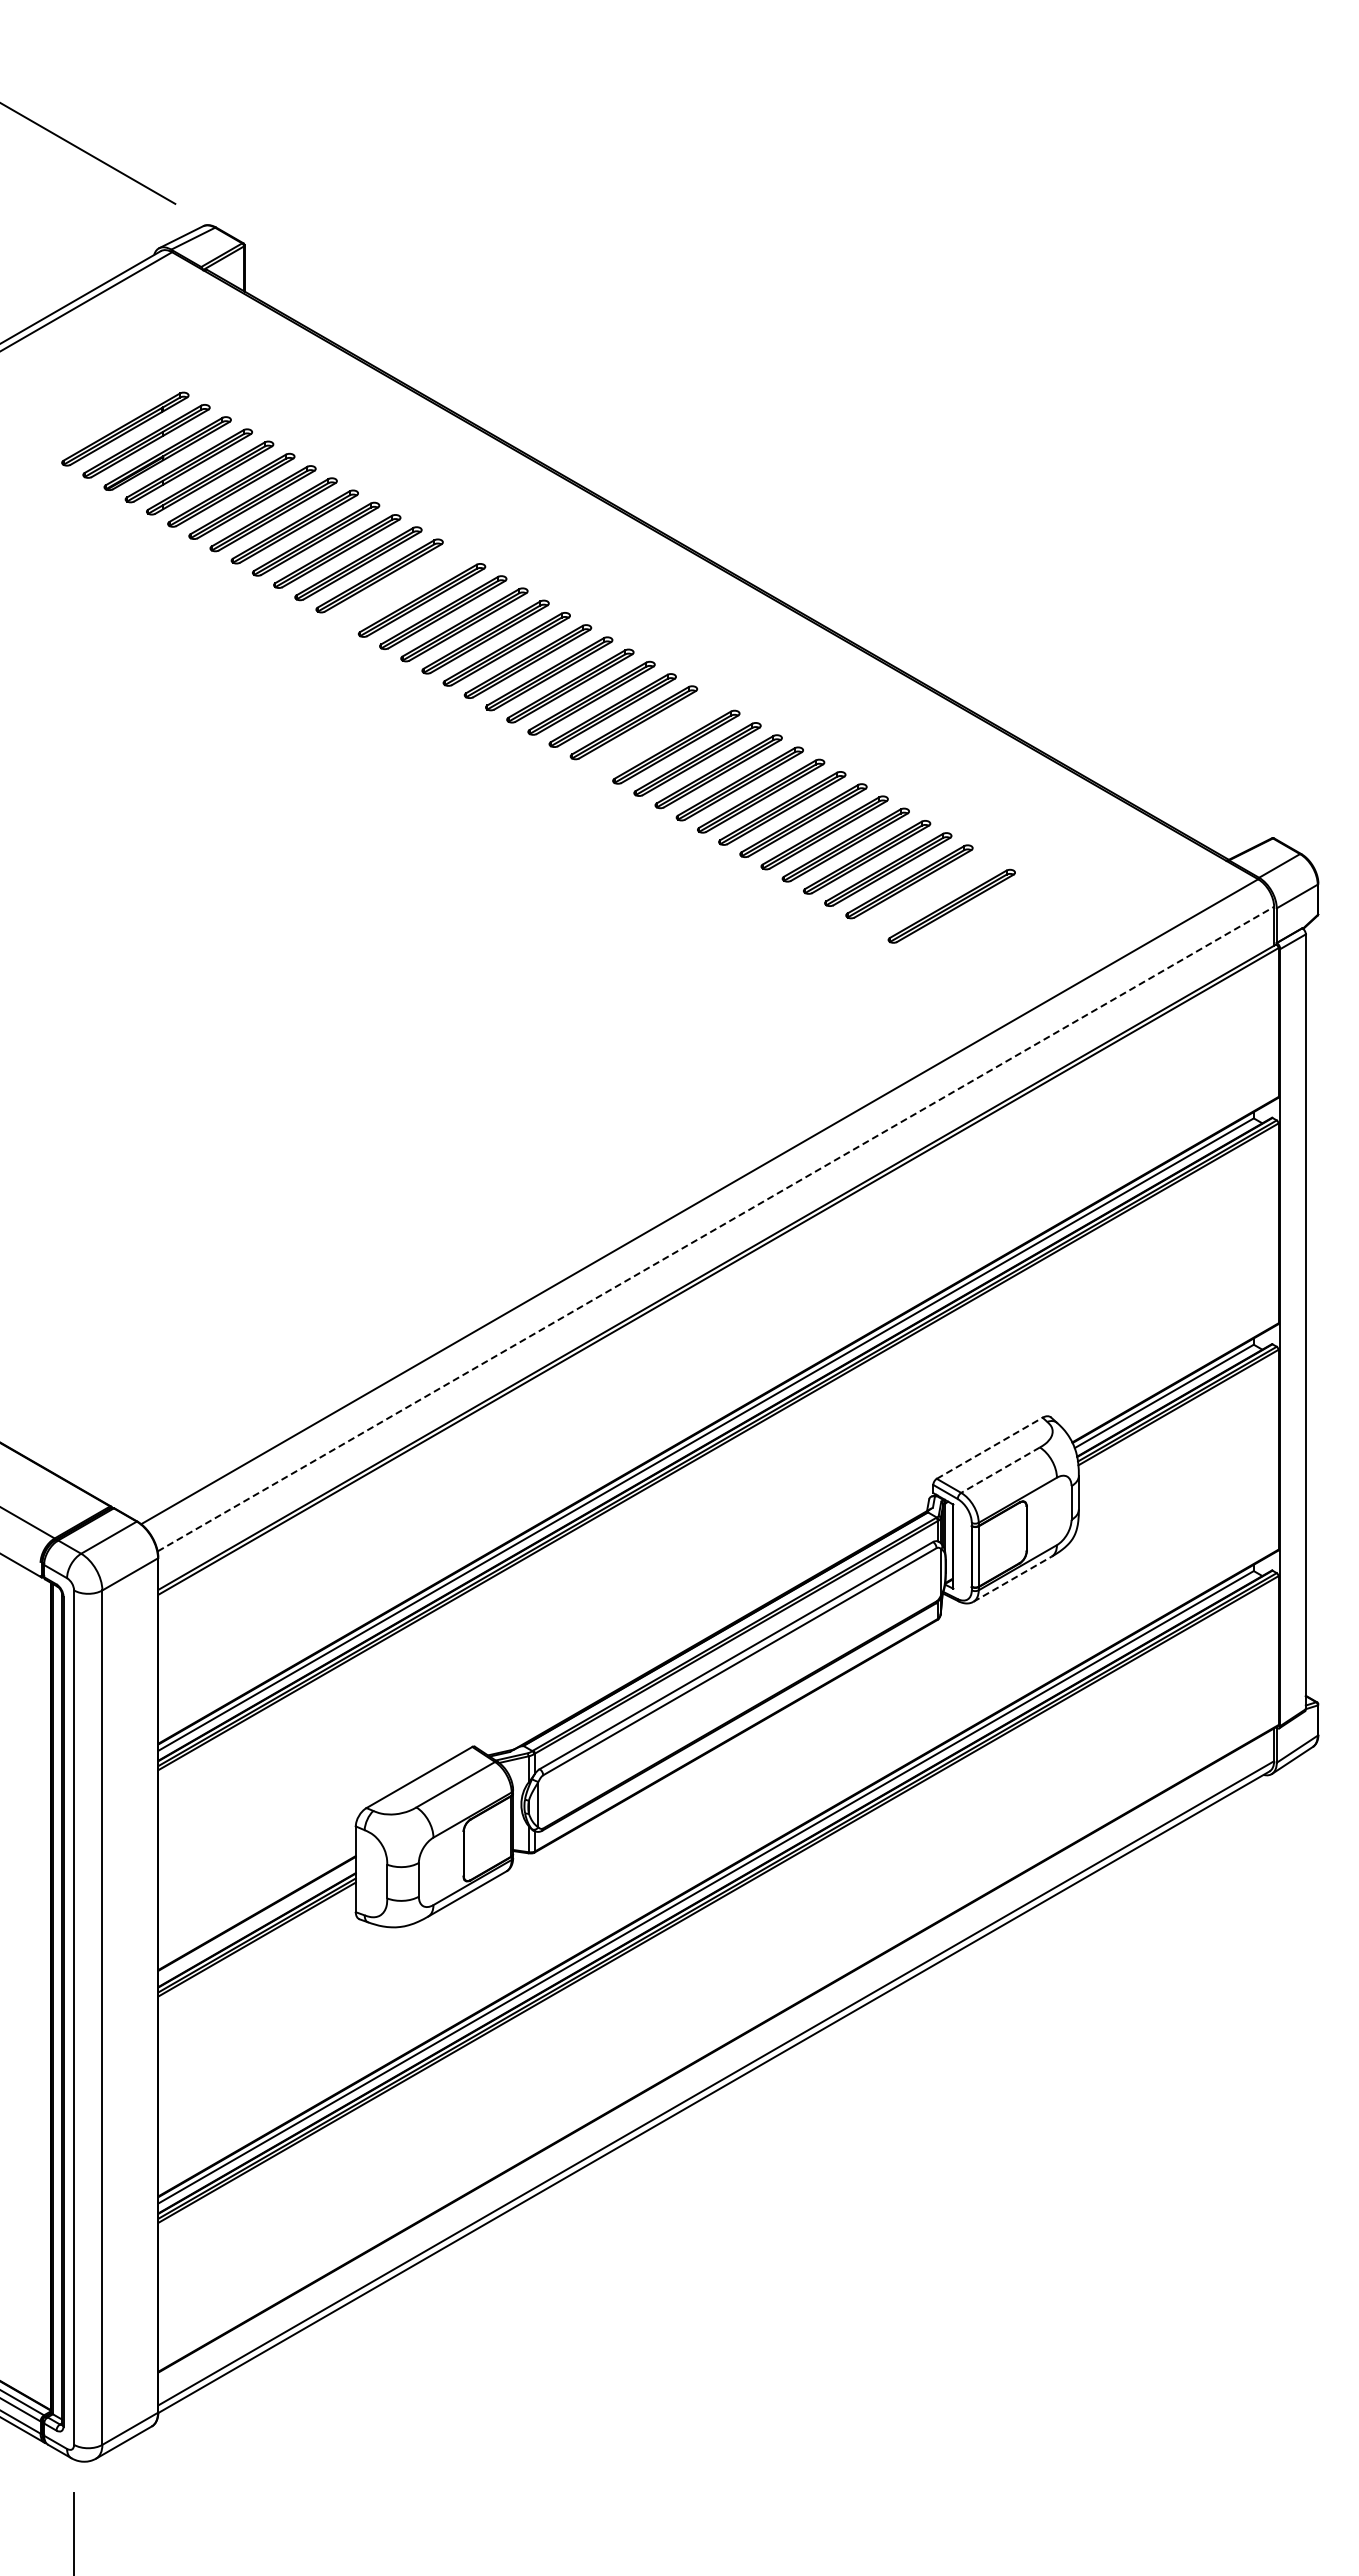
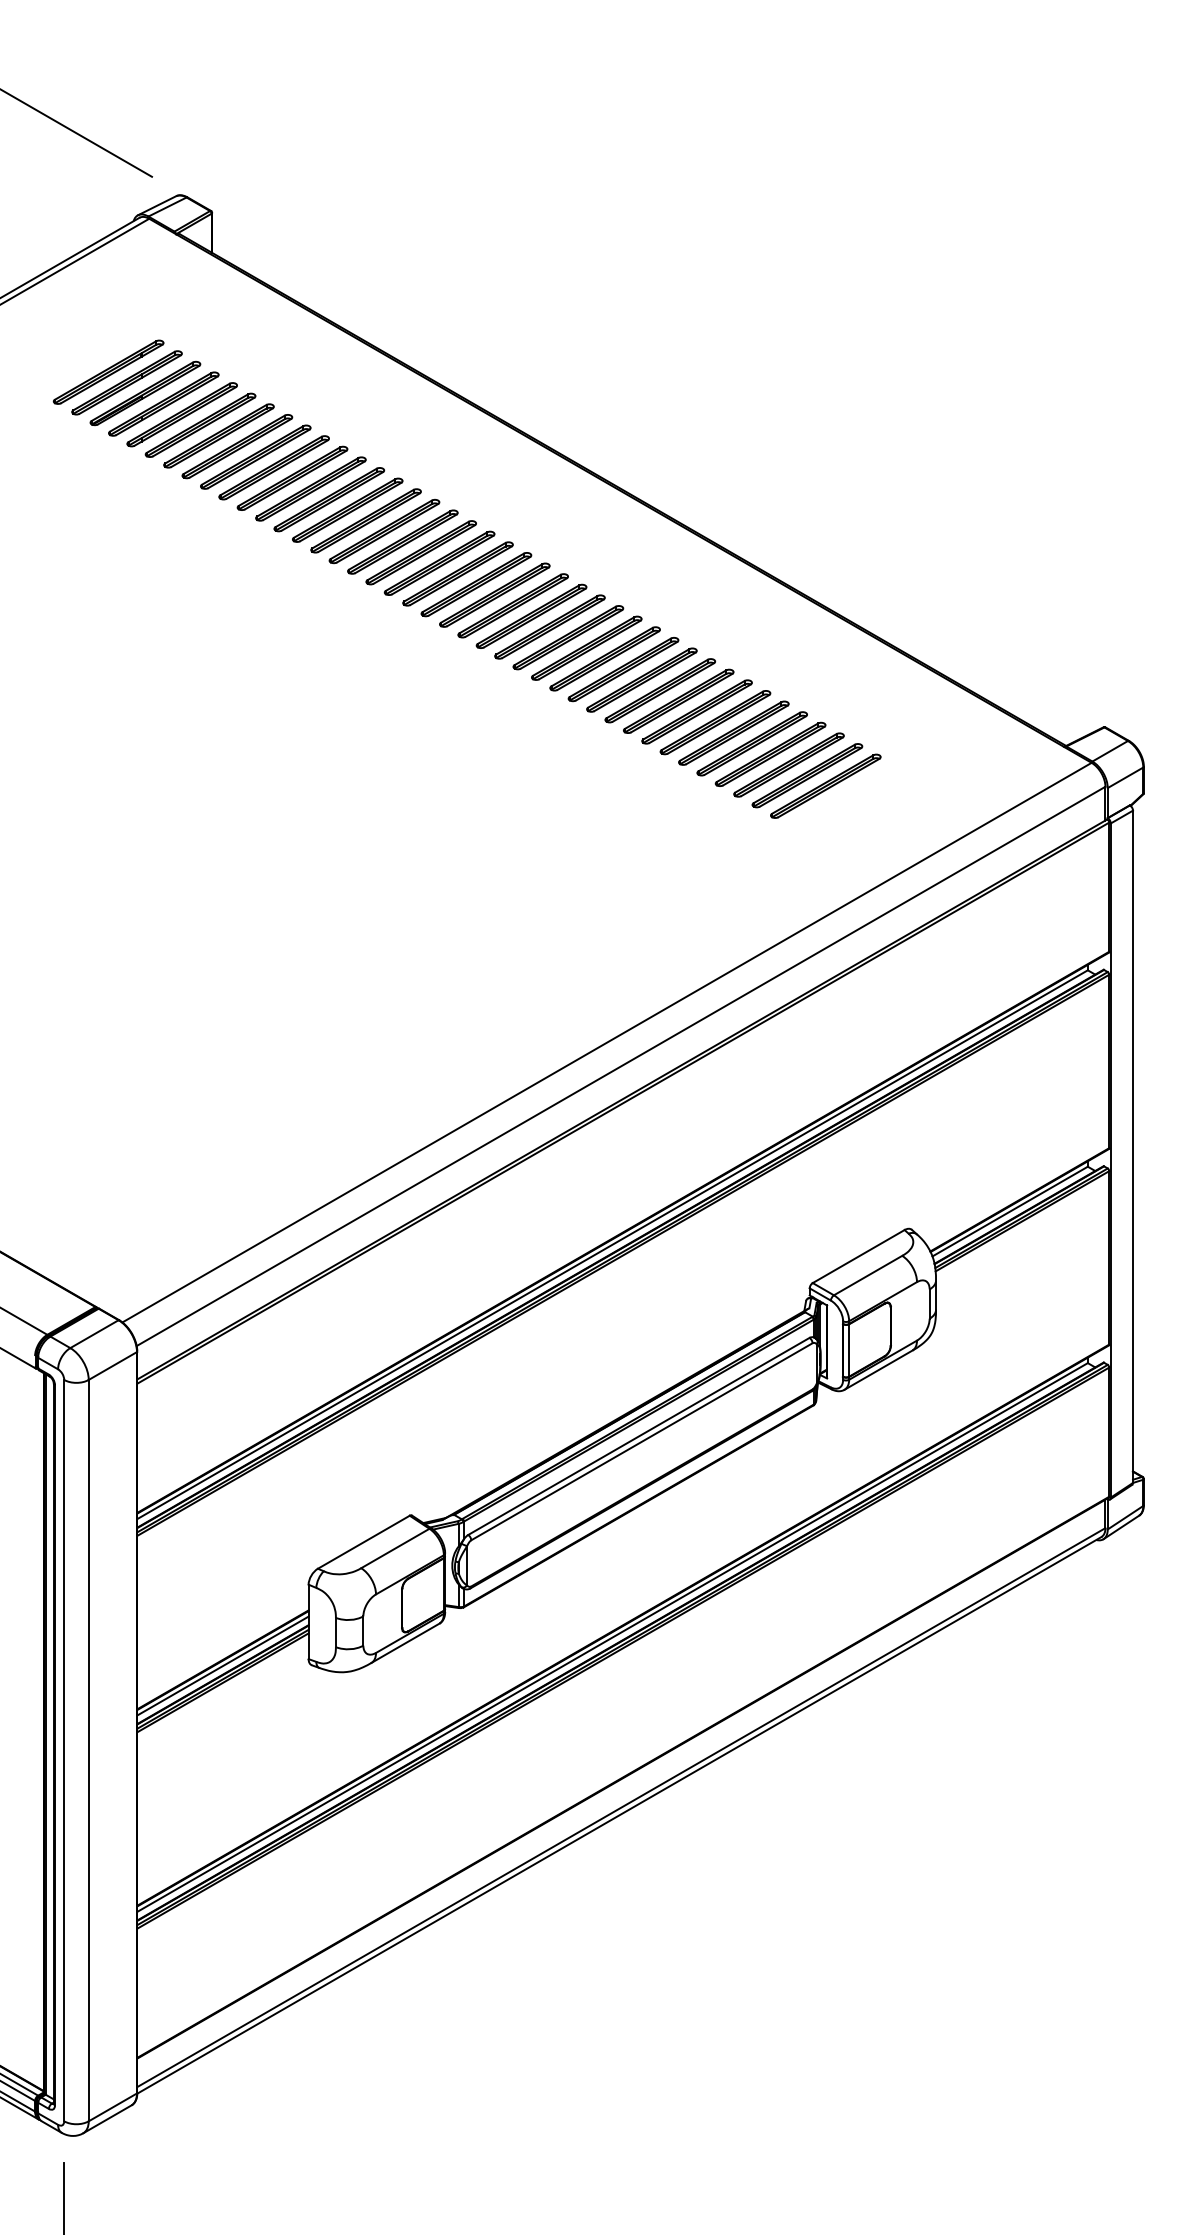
part: (400, 587) -> (347, 509), added
part: (655, 734) -> (568, 637), added
part: (930, 893) -> (807, 775), added
line: (715, 1229) -> (620, 1066), dashed -> solid
line: (990, 1448) -> (859, 1256), dashed -> solid
line: (1000, 1470) -> (868, 1275), dashed -> solid
line: (1013, 1578) -> (879, 1369), dashed -> solid
line: (256, 1920) -> (222, 1666), added

